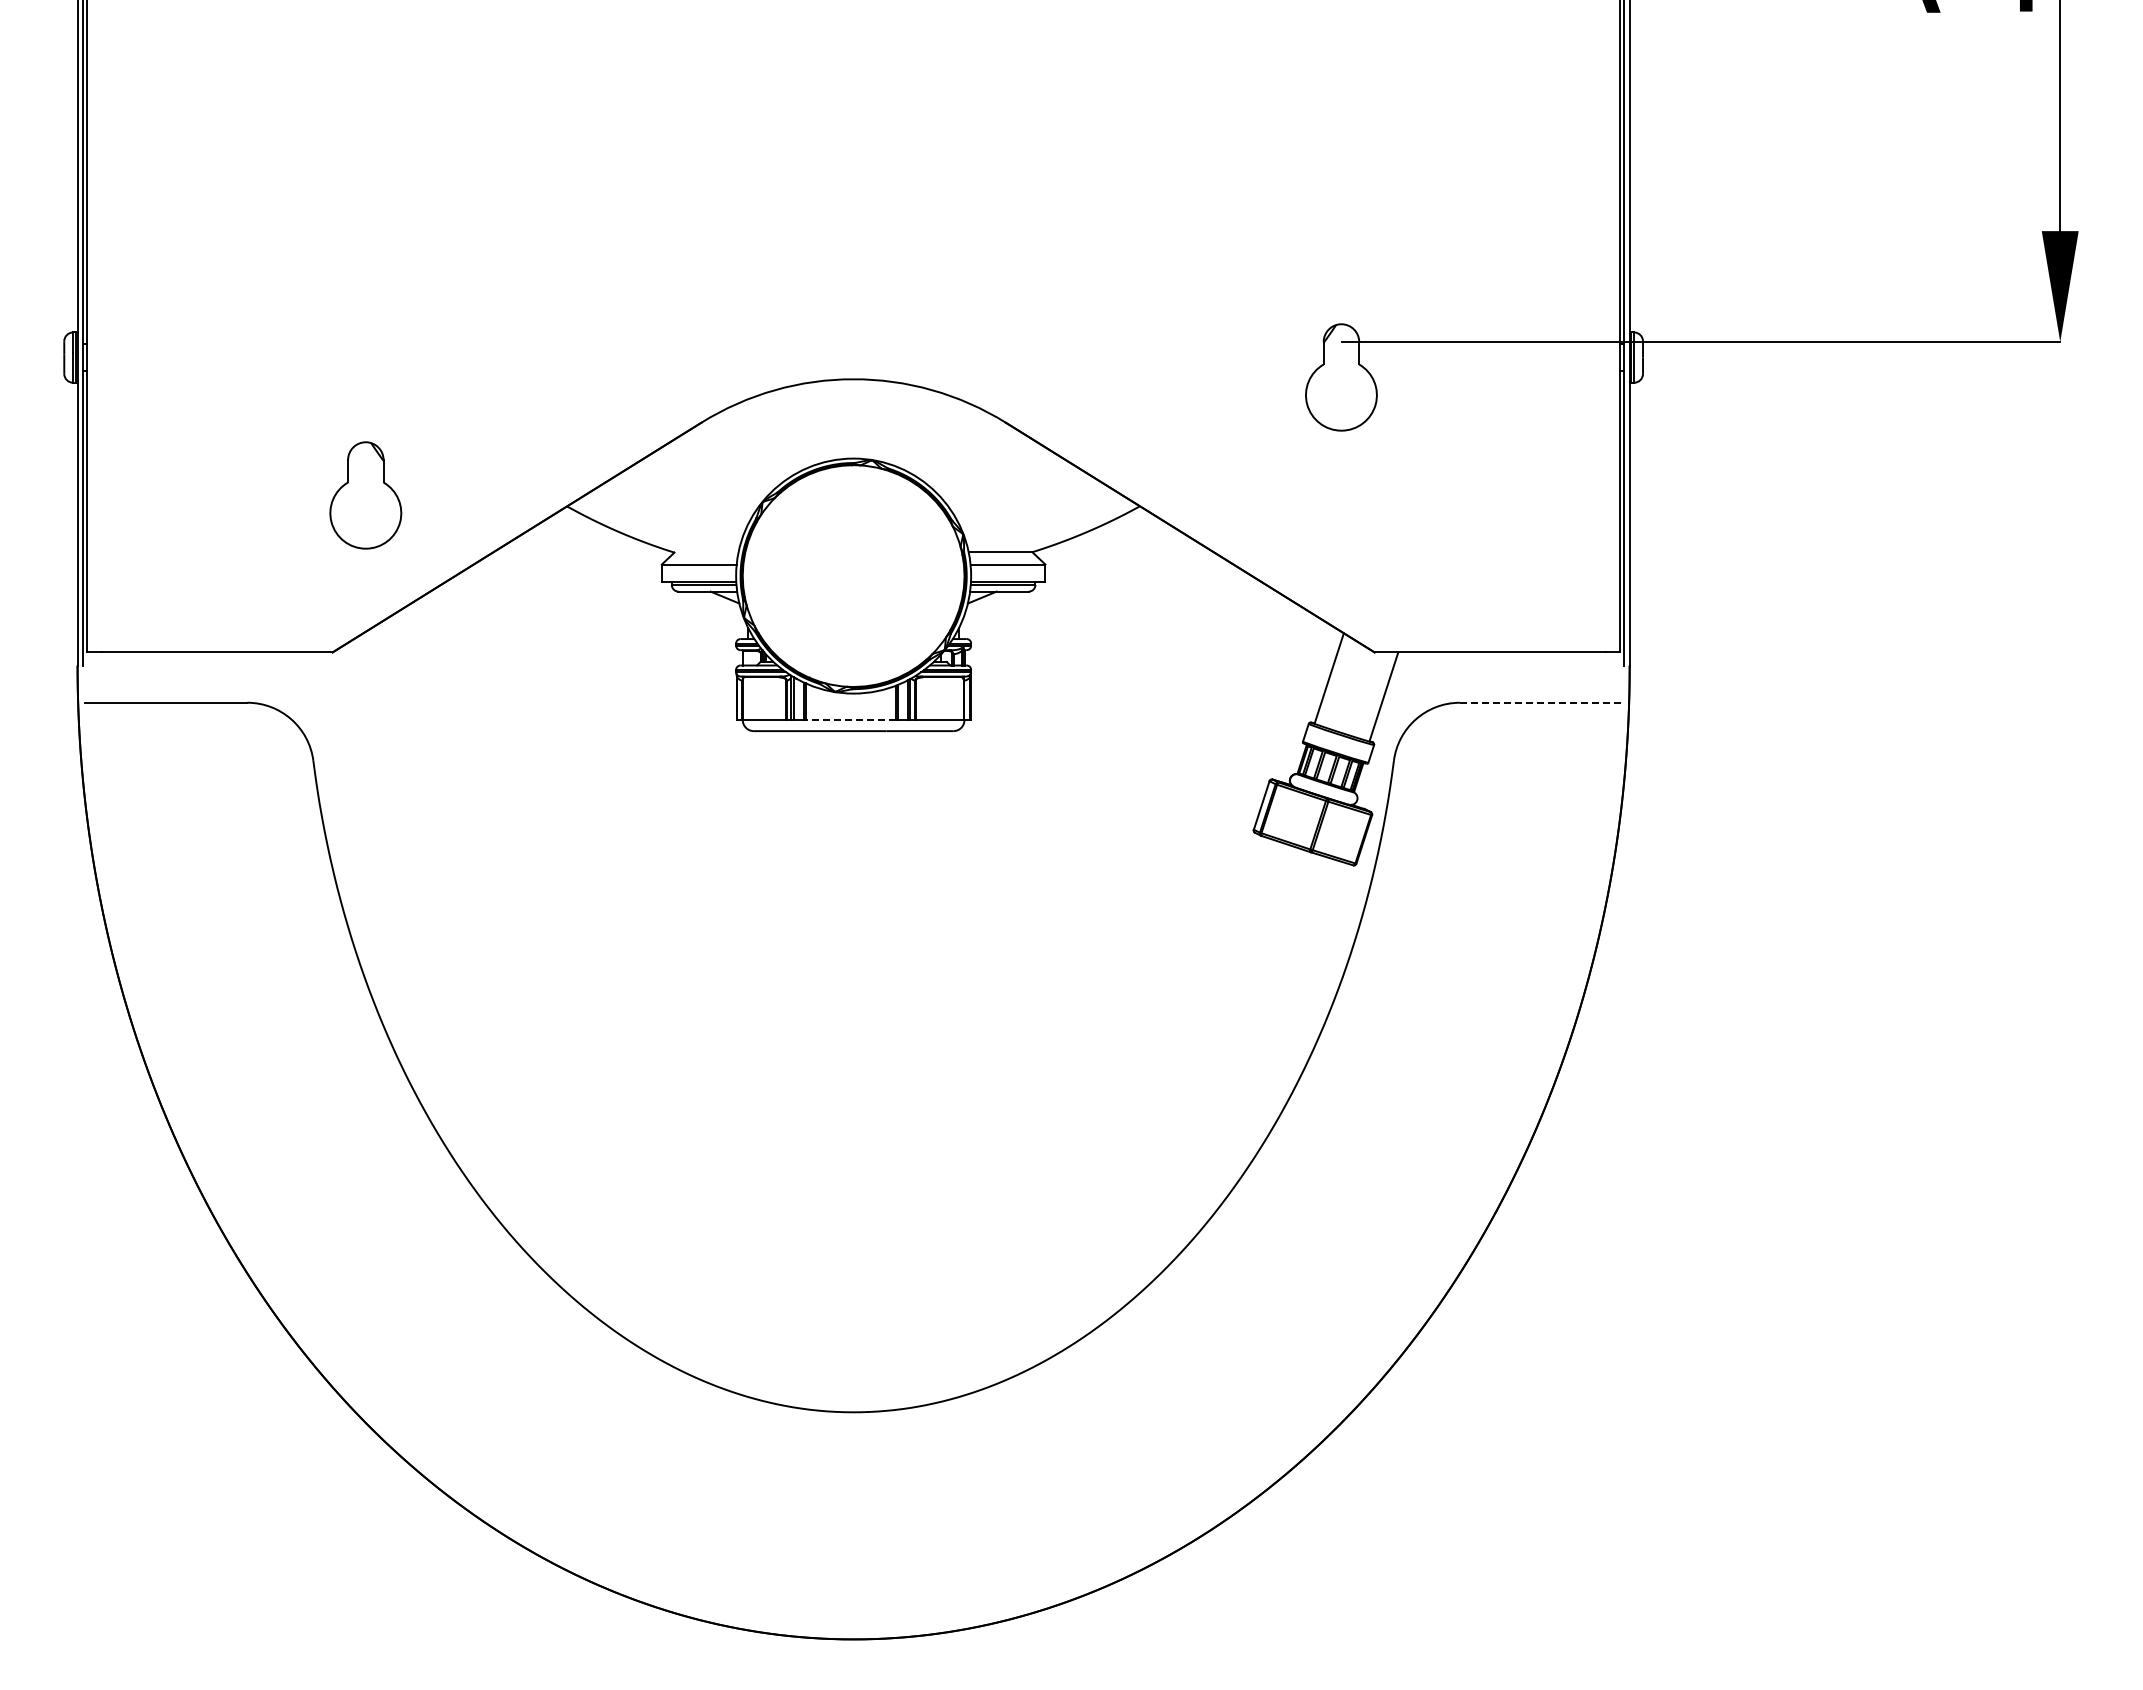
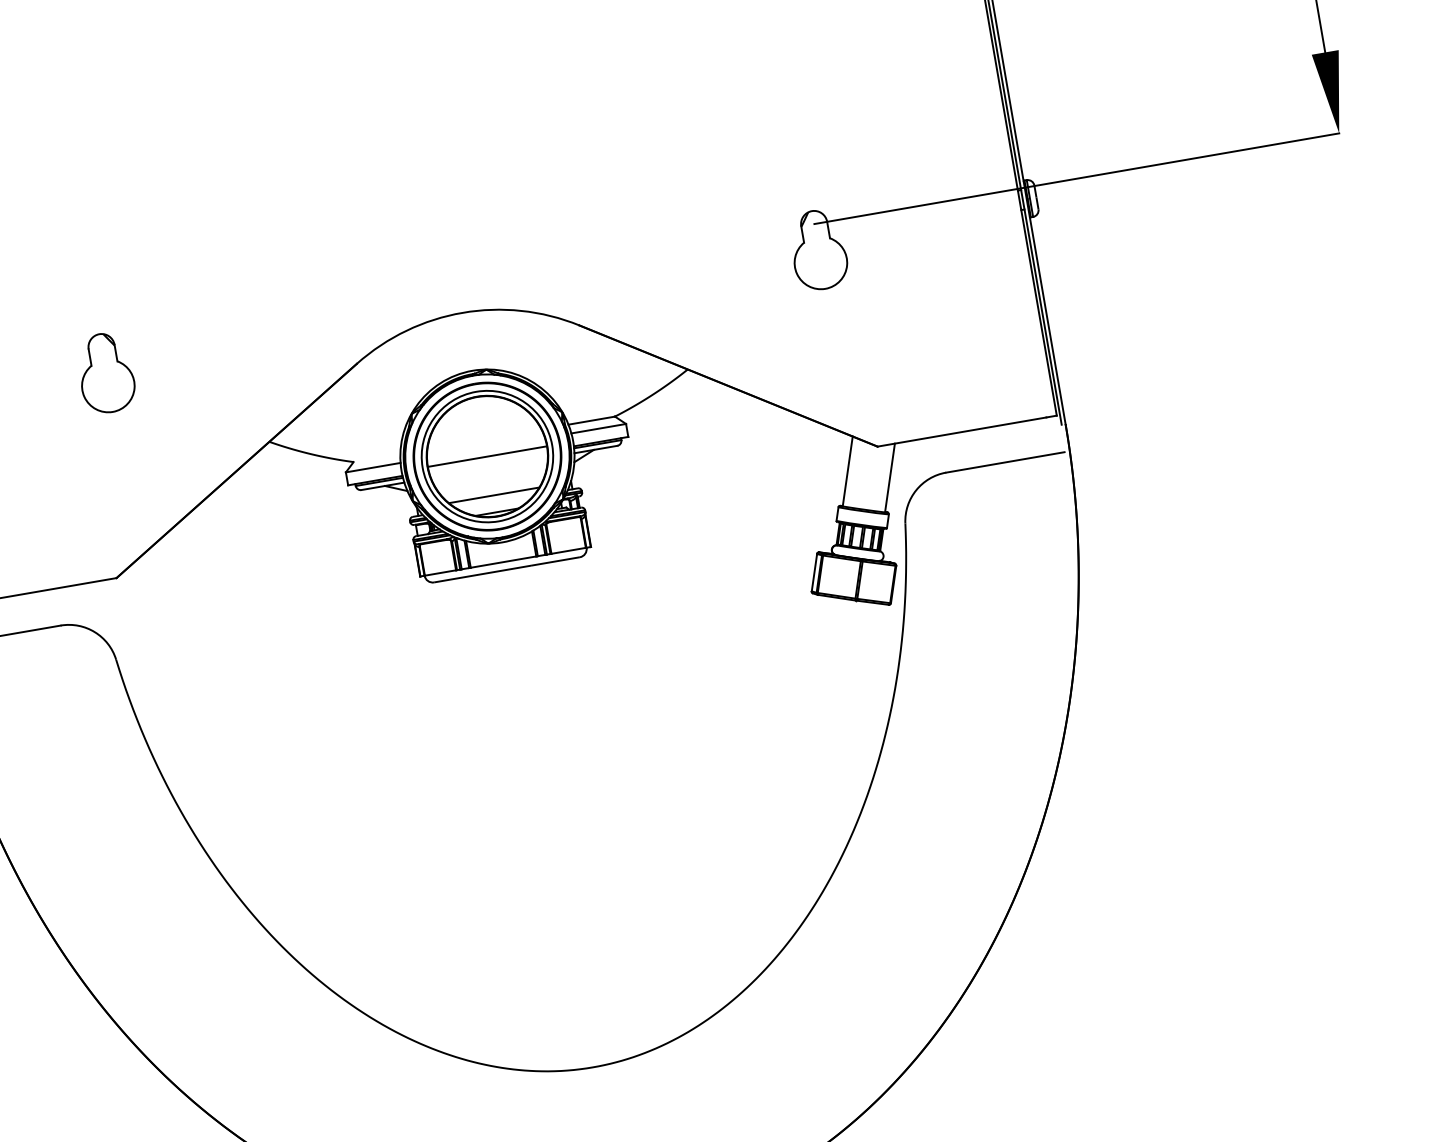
part: (365, 495) -> (105, 373), moved
part: (853, 575) -> (487, 456), added
line: (1541, 702) -> (1005, 462), dashed -> solid
line: (850, 720) -> (503, 562), dashed -> solid

